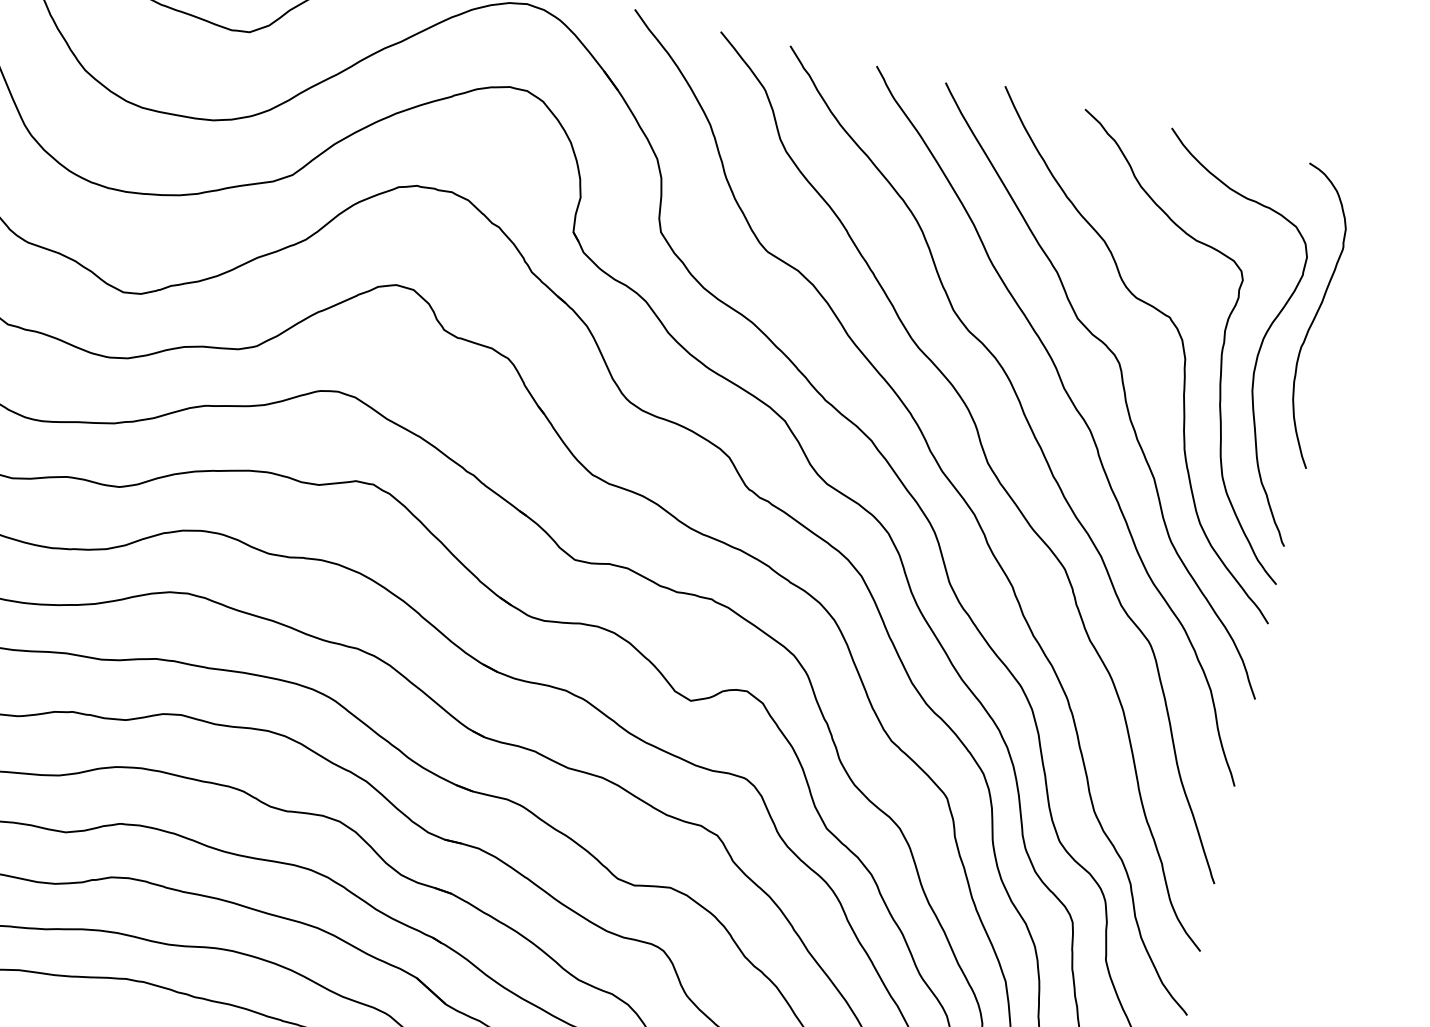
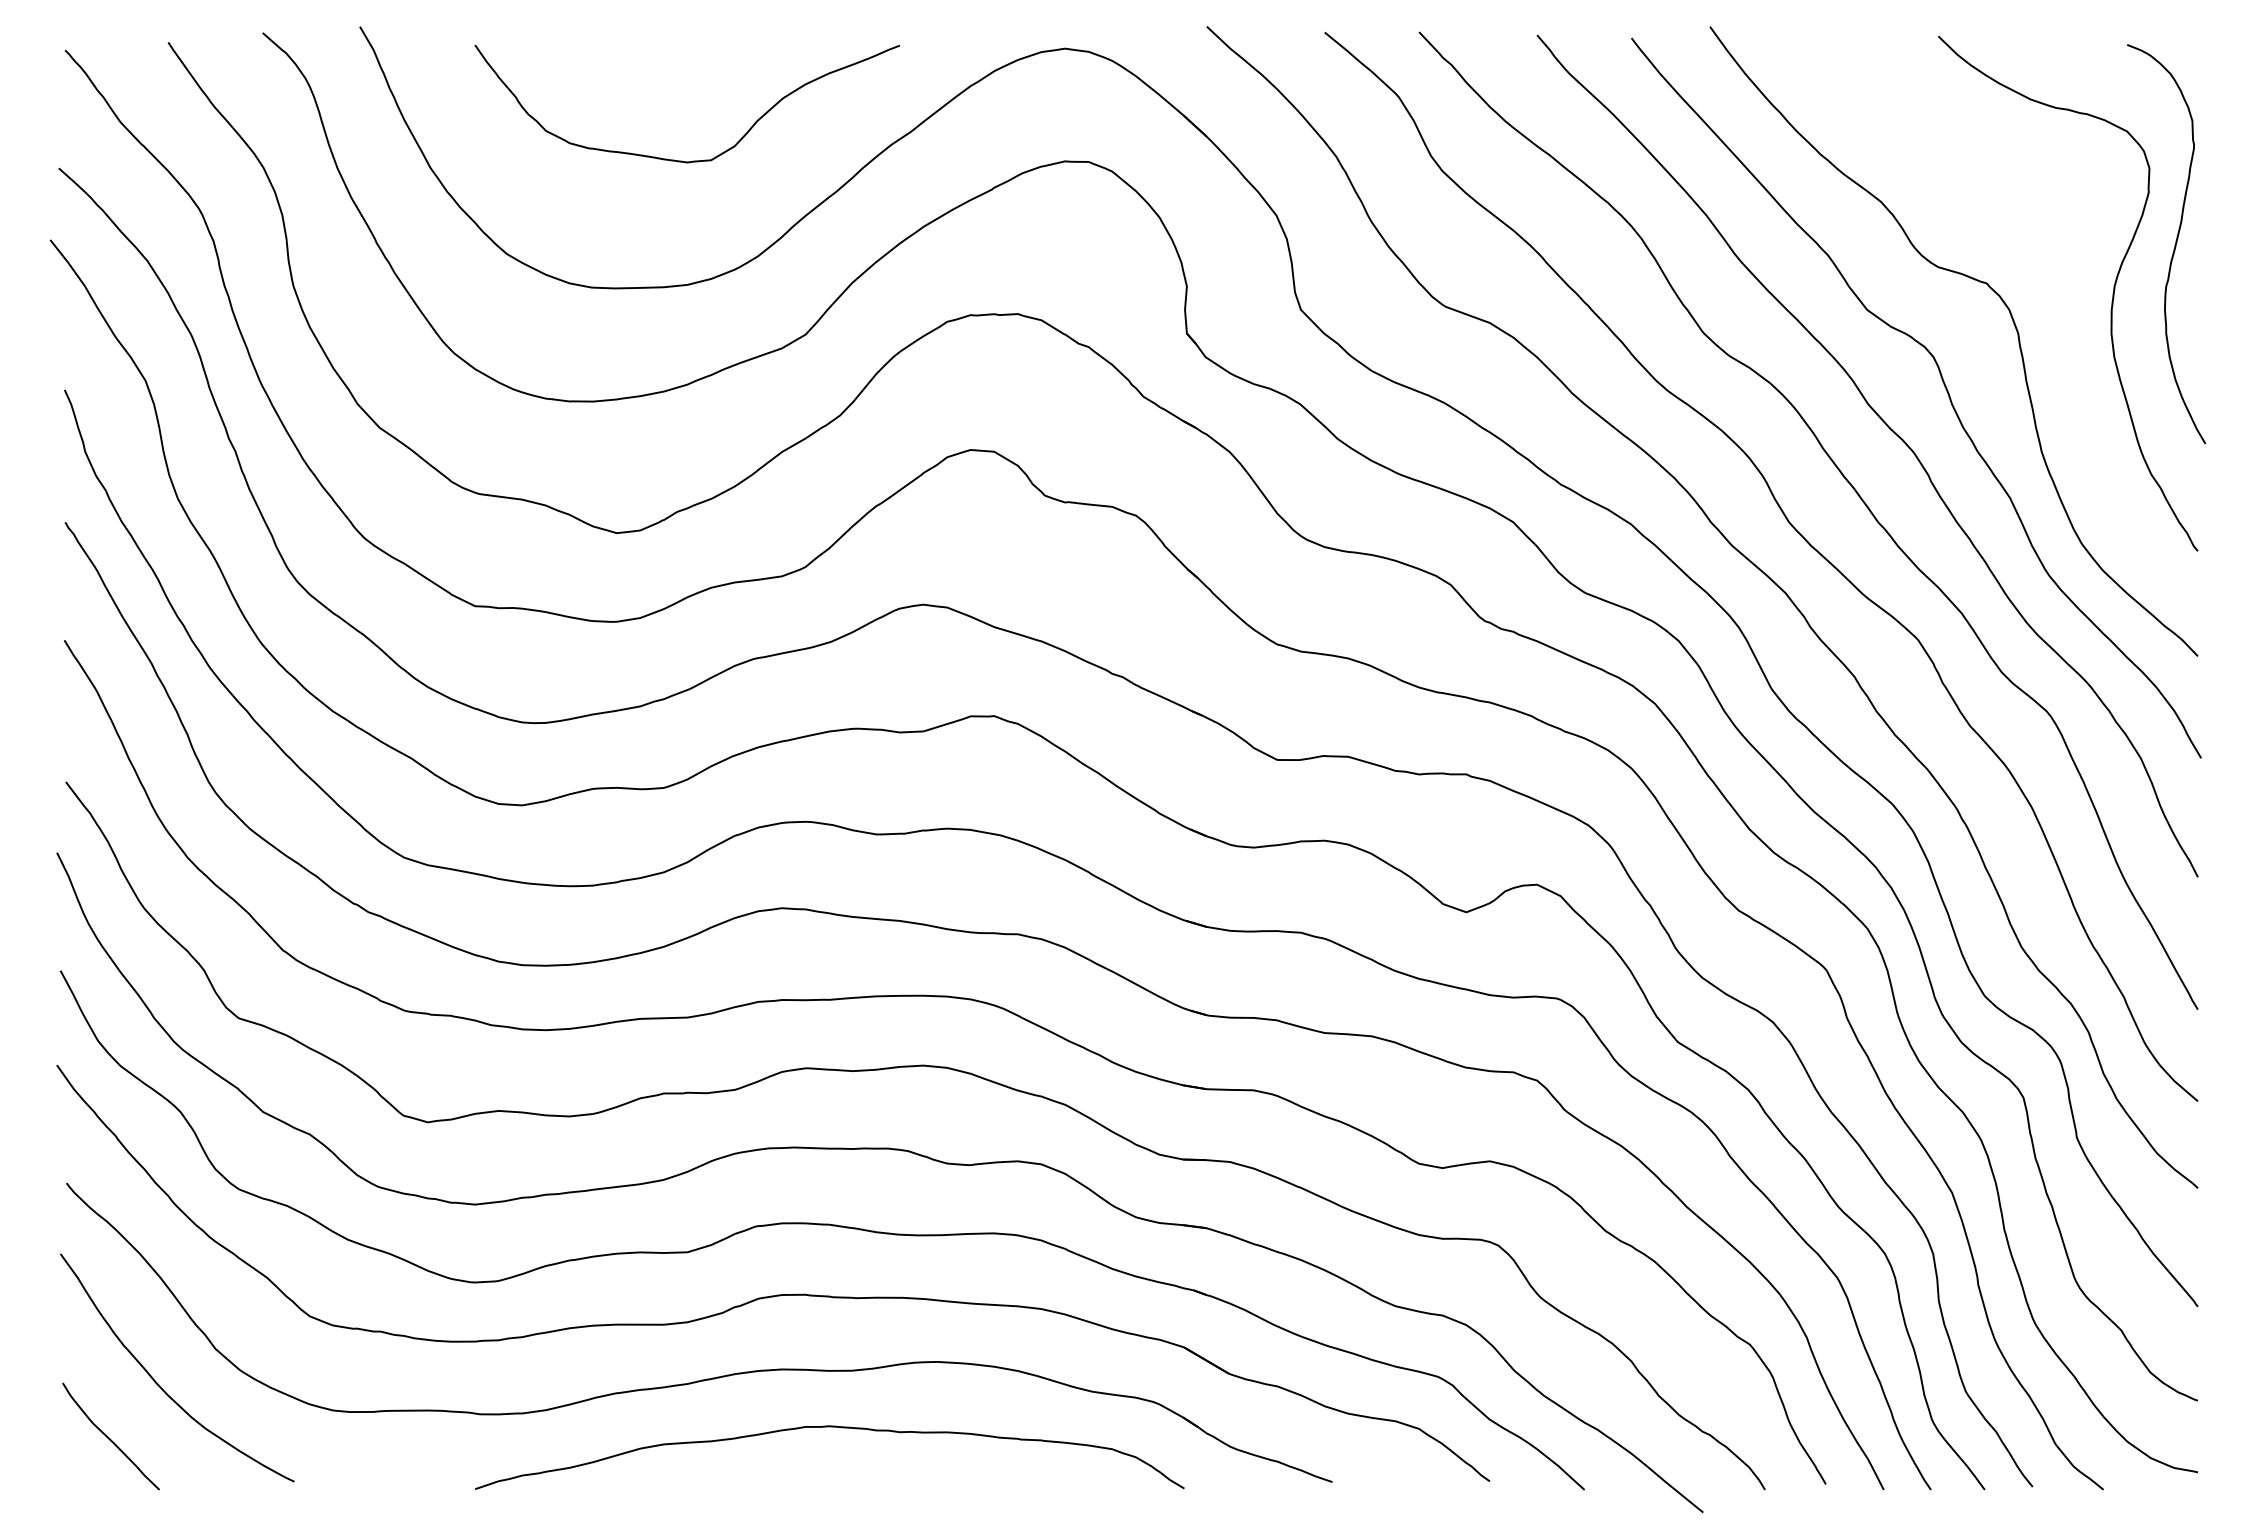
curve: (1220, 354) -> (2063, 318), removed

